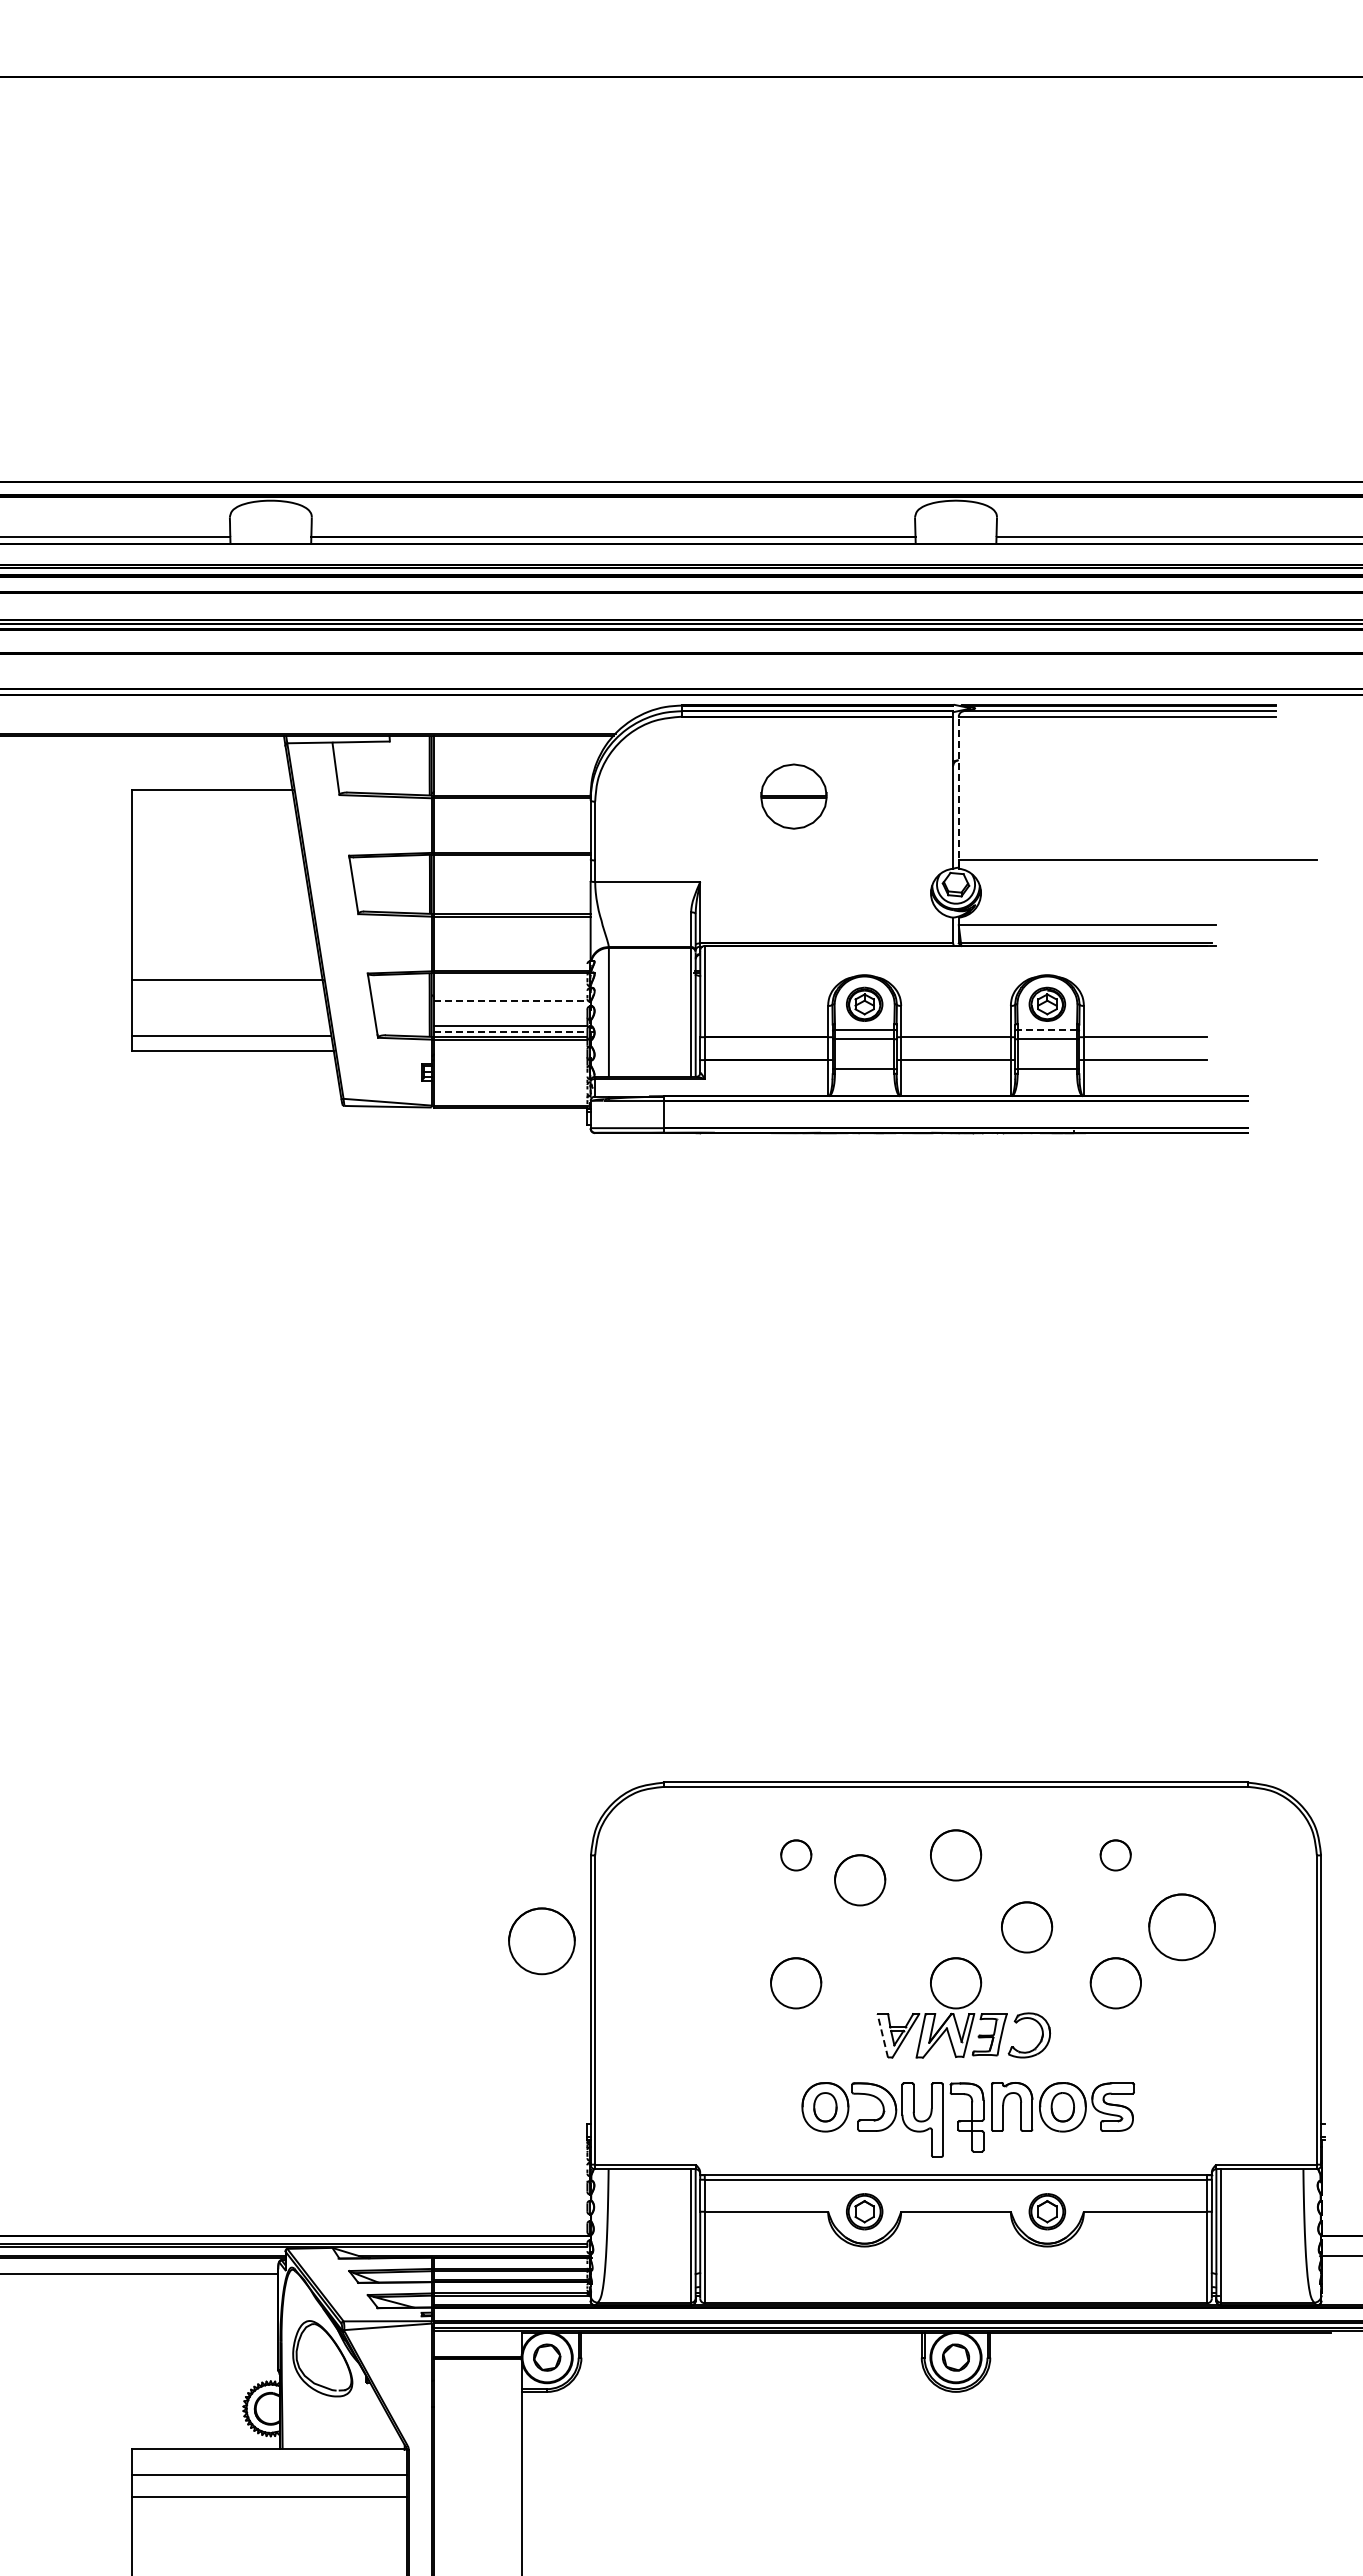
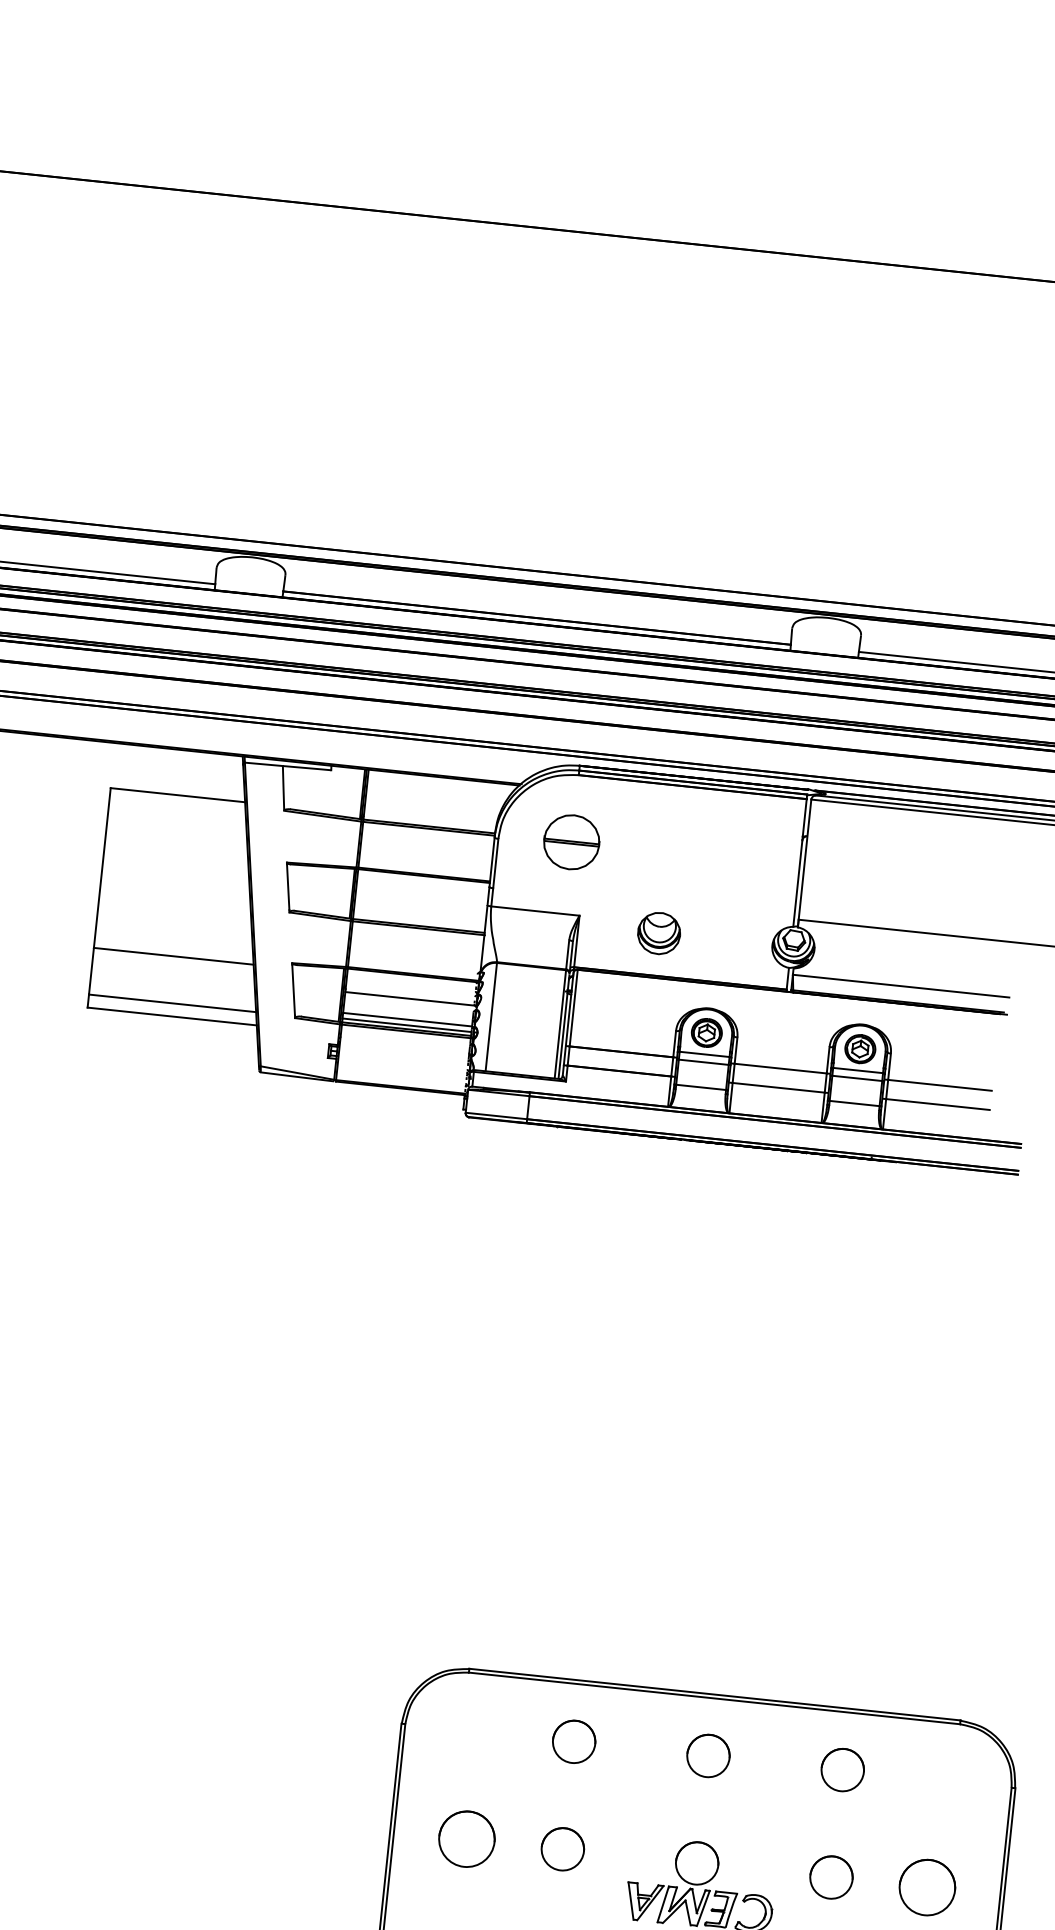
line: (958, 792) -> (804, 863), dashed -> solid
part: (793, 796) -> (571, 842), moved
part: (796, 892) -> (659, 932), added
line: (511, 1000) -> (410, 998), dashed -> solid
line: (1047, 1029) -> (858, 1070), dashed -> solid
line: (510, 1032) -> (406, 1025), dashed -> solid
circle: (796, 1855) -> (574, 1741), size x1.67
circle: (1115, 1855) -> (842, 1770), size x1.67
circle: (860, 1880) -> (626, 1768), removed
circle: (1027, 1927) -> (762, 1822), removed
part: (1181, 1927) -> (926, 1887), moved
part: (541, 1941) -> (466, 1839), moved
line: (882, 2035) -> (630, 1900), dashed -> solid

